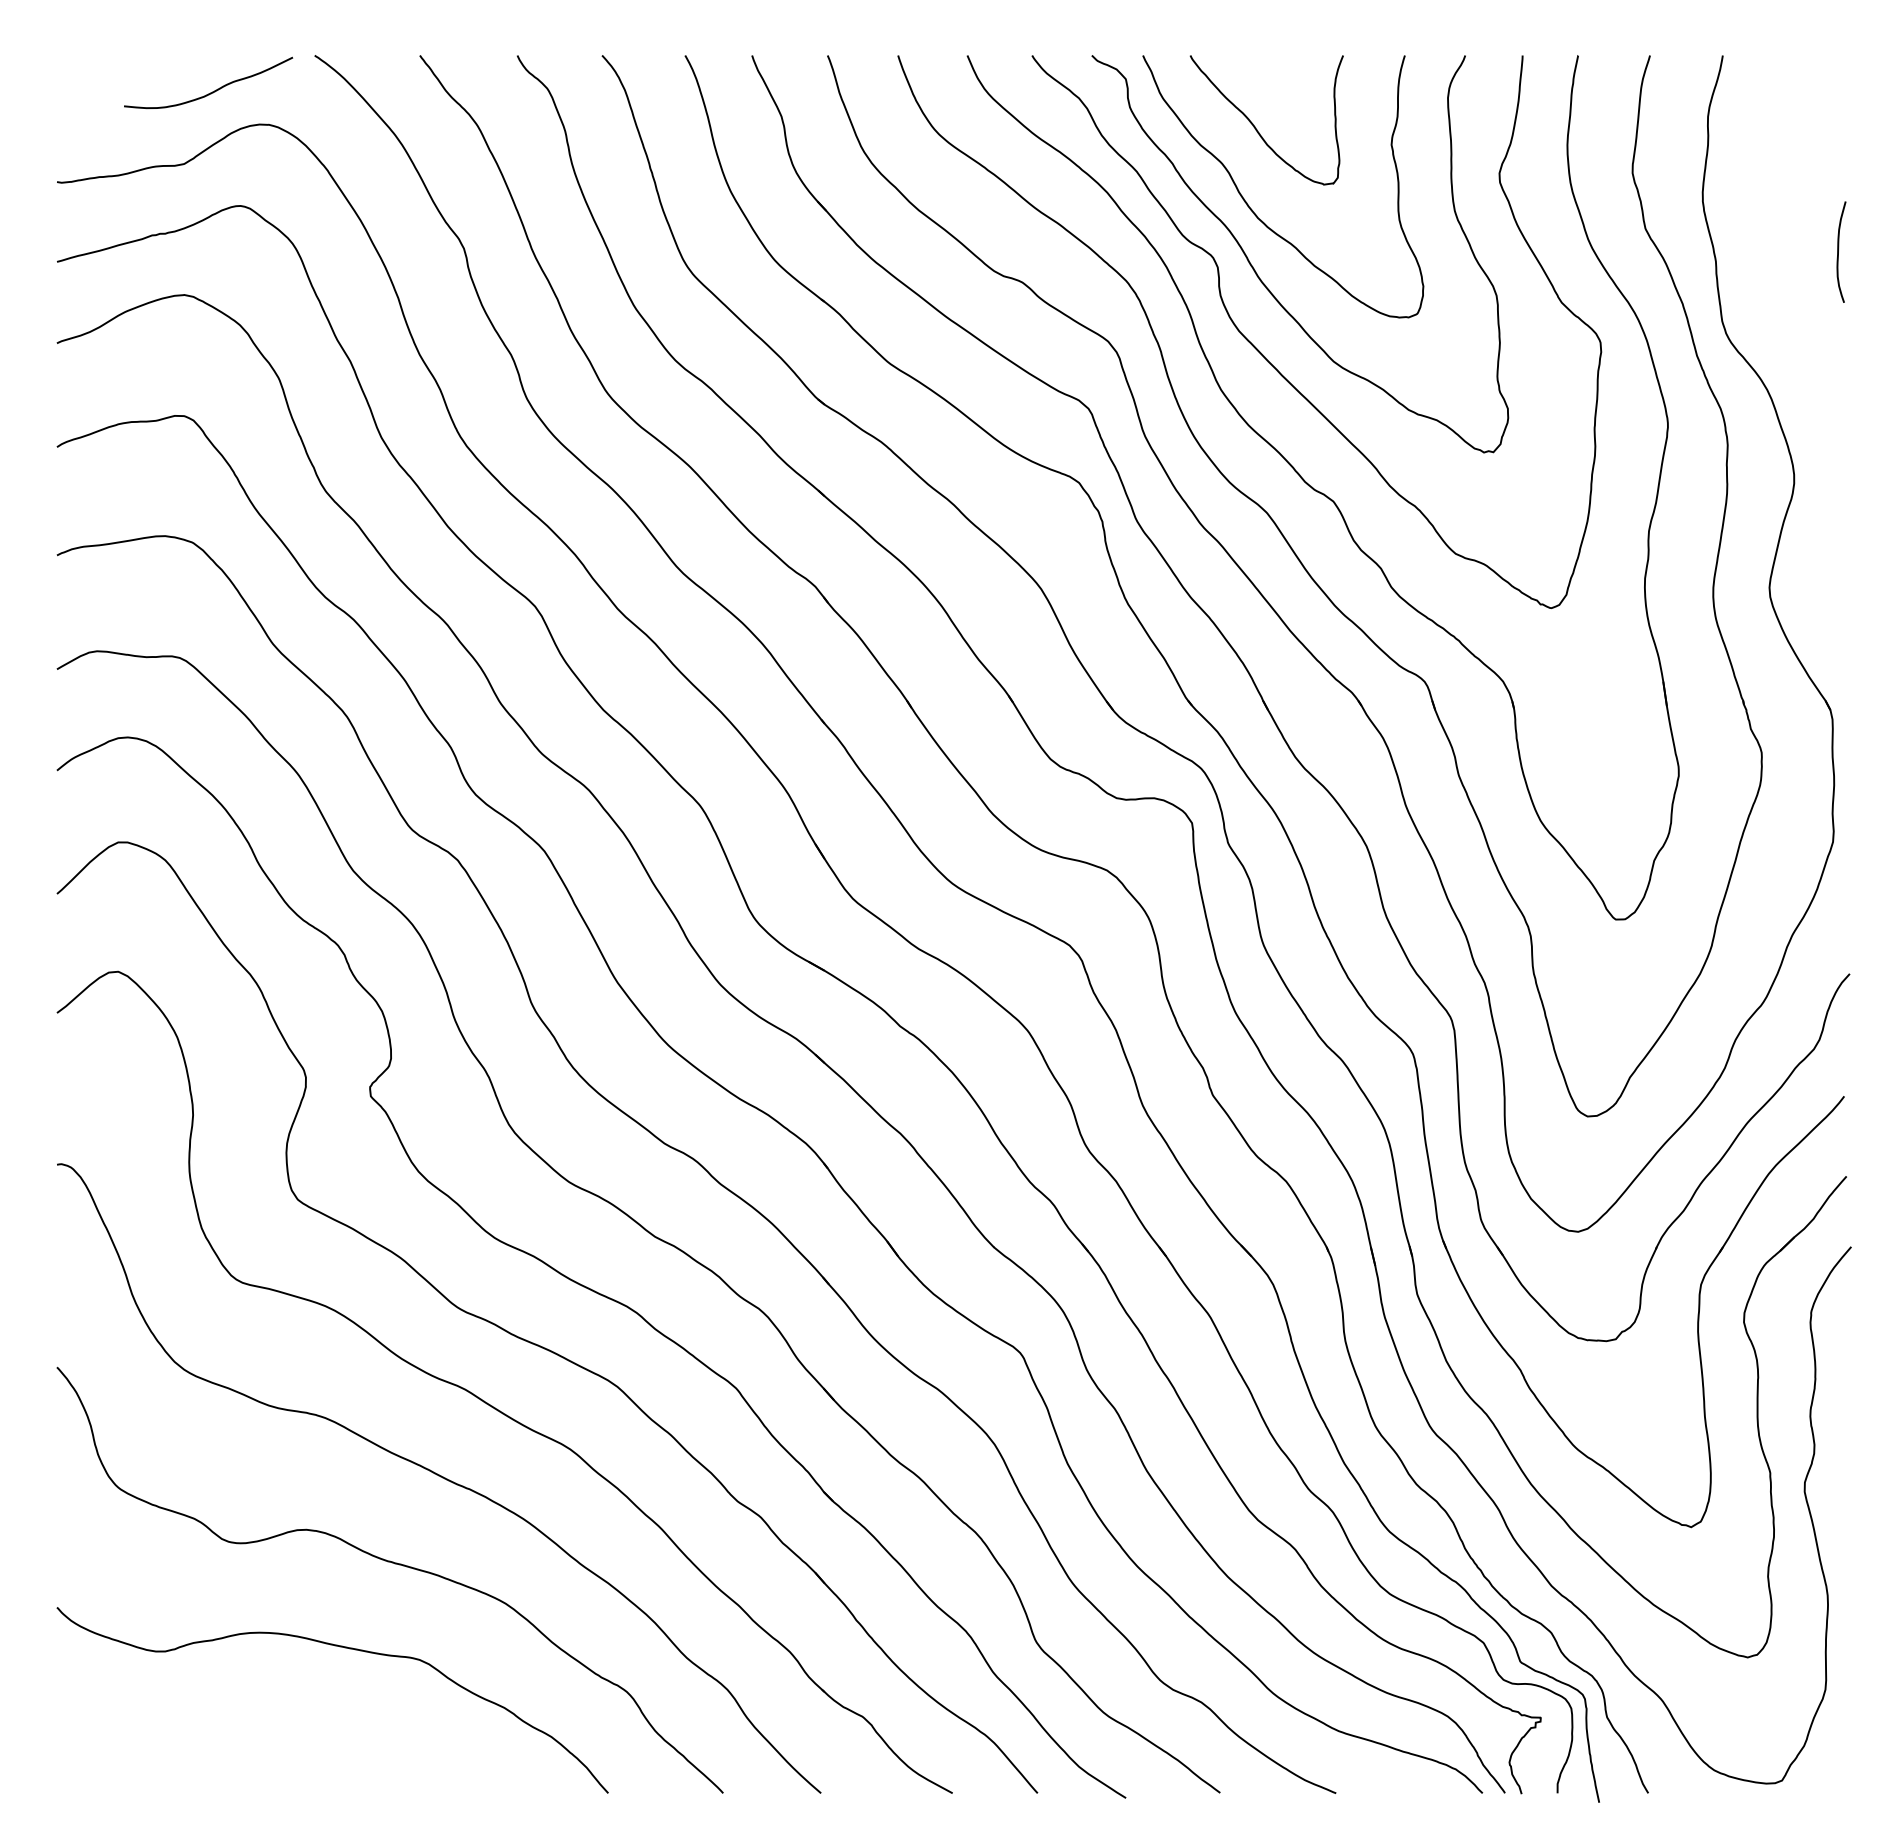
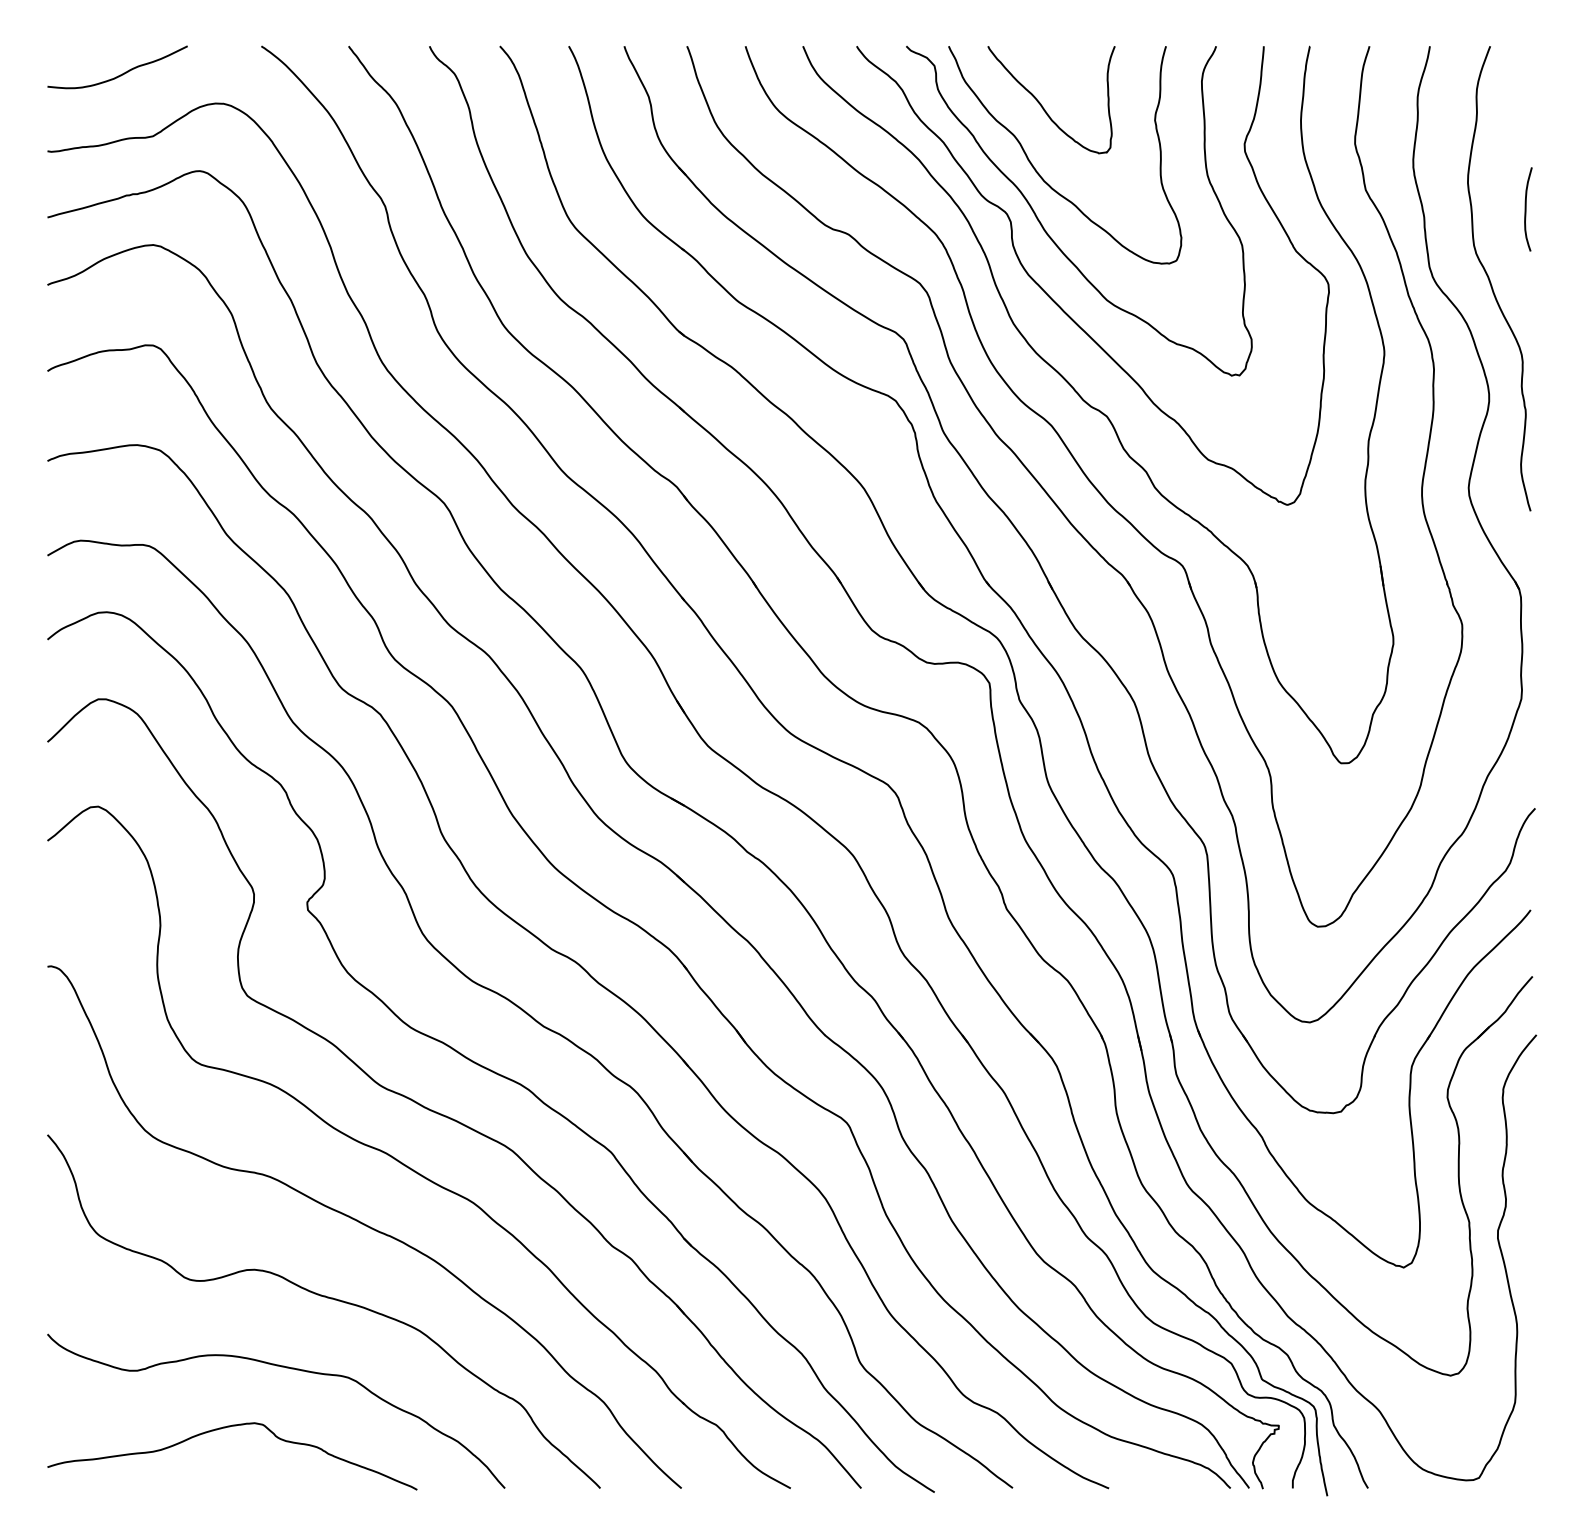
curve: (212, 91) -> (120, 74), moved
curve: (1796, 339) -> (1491, 281), added
curve: (272, 1720) -> (226, 1428), added

